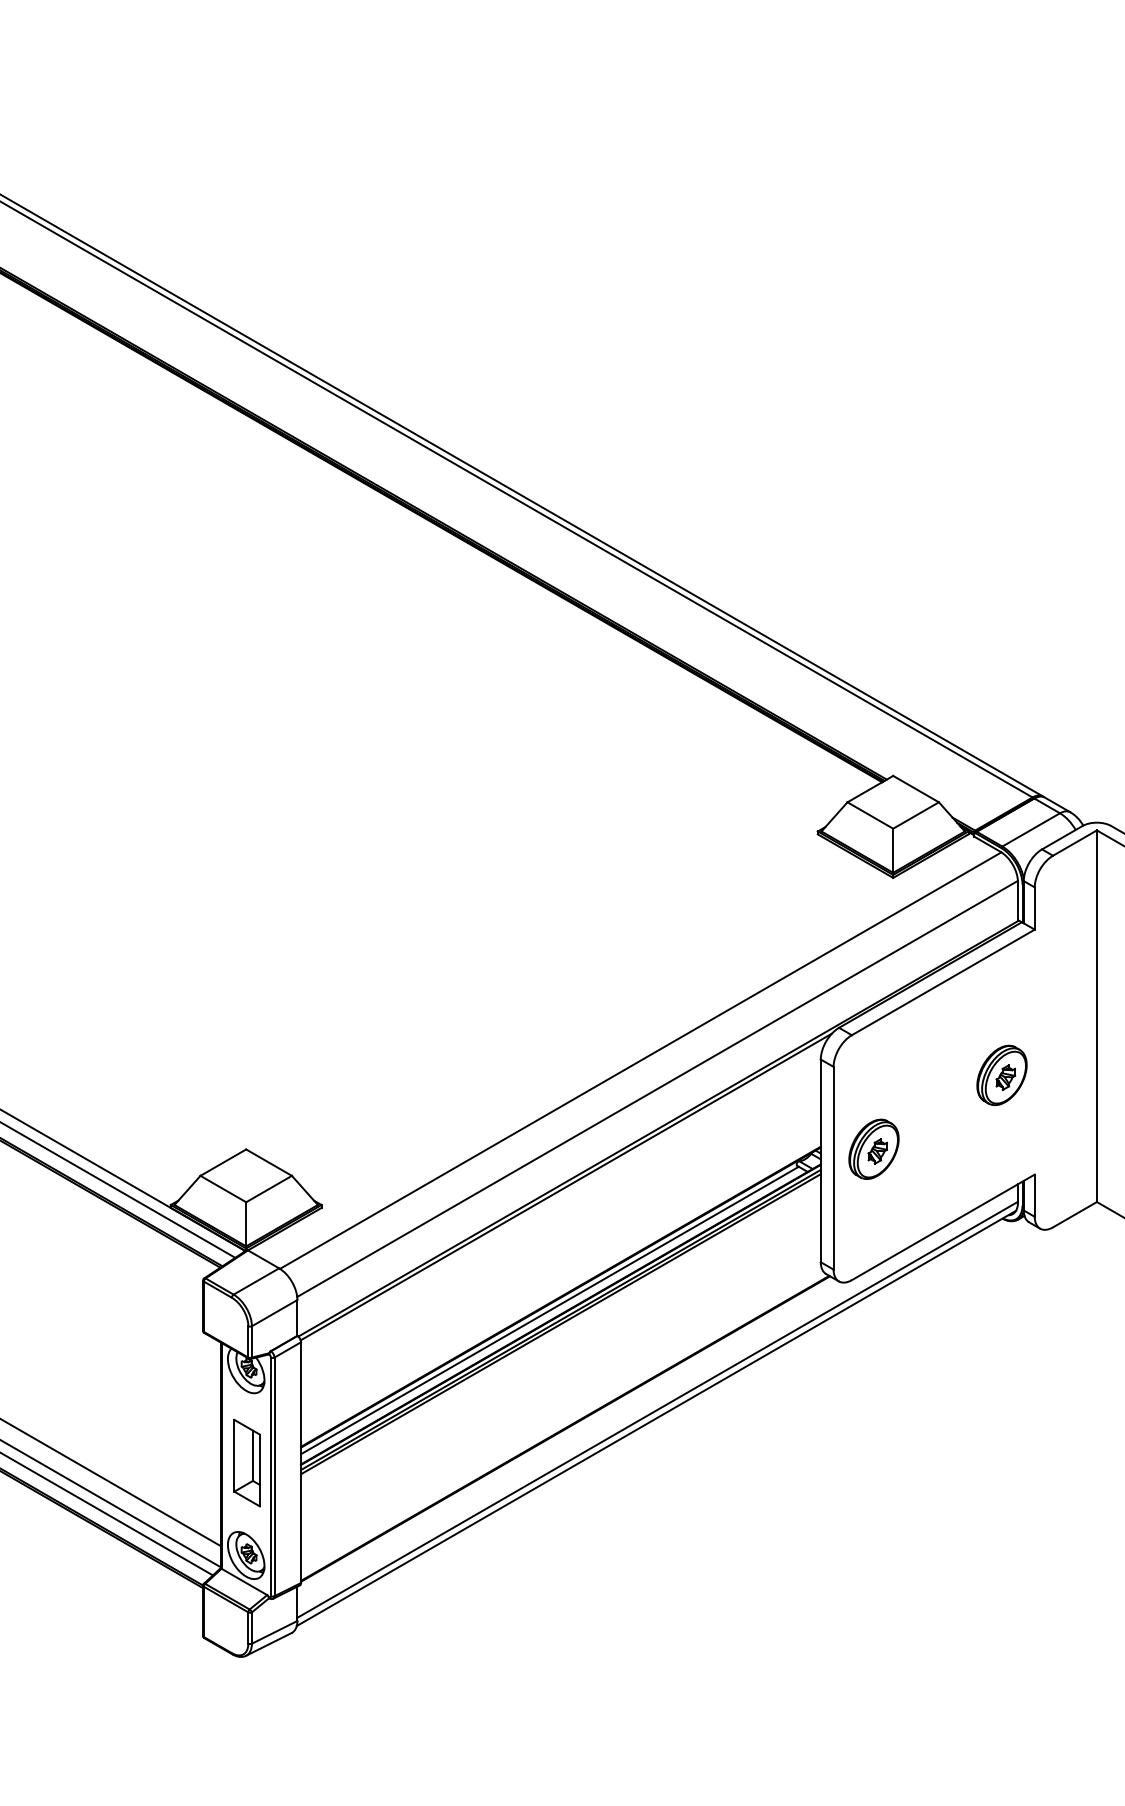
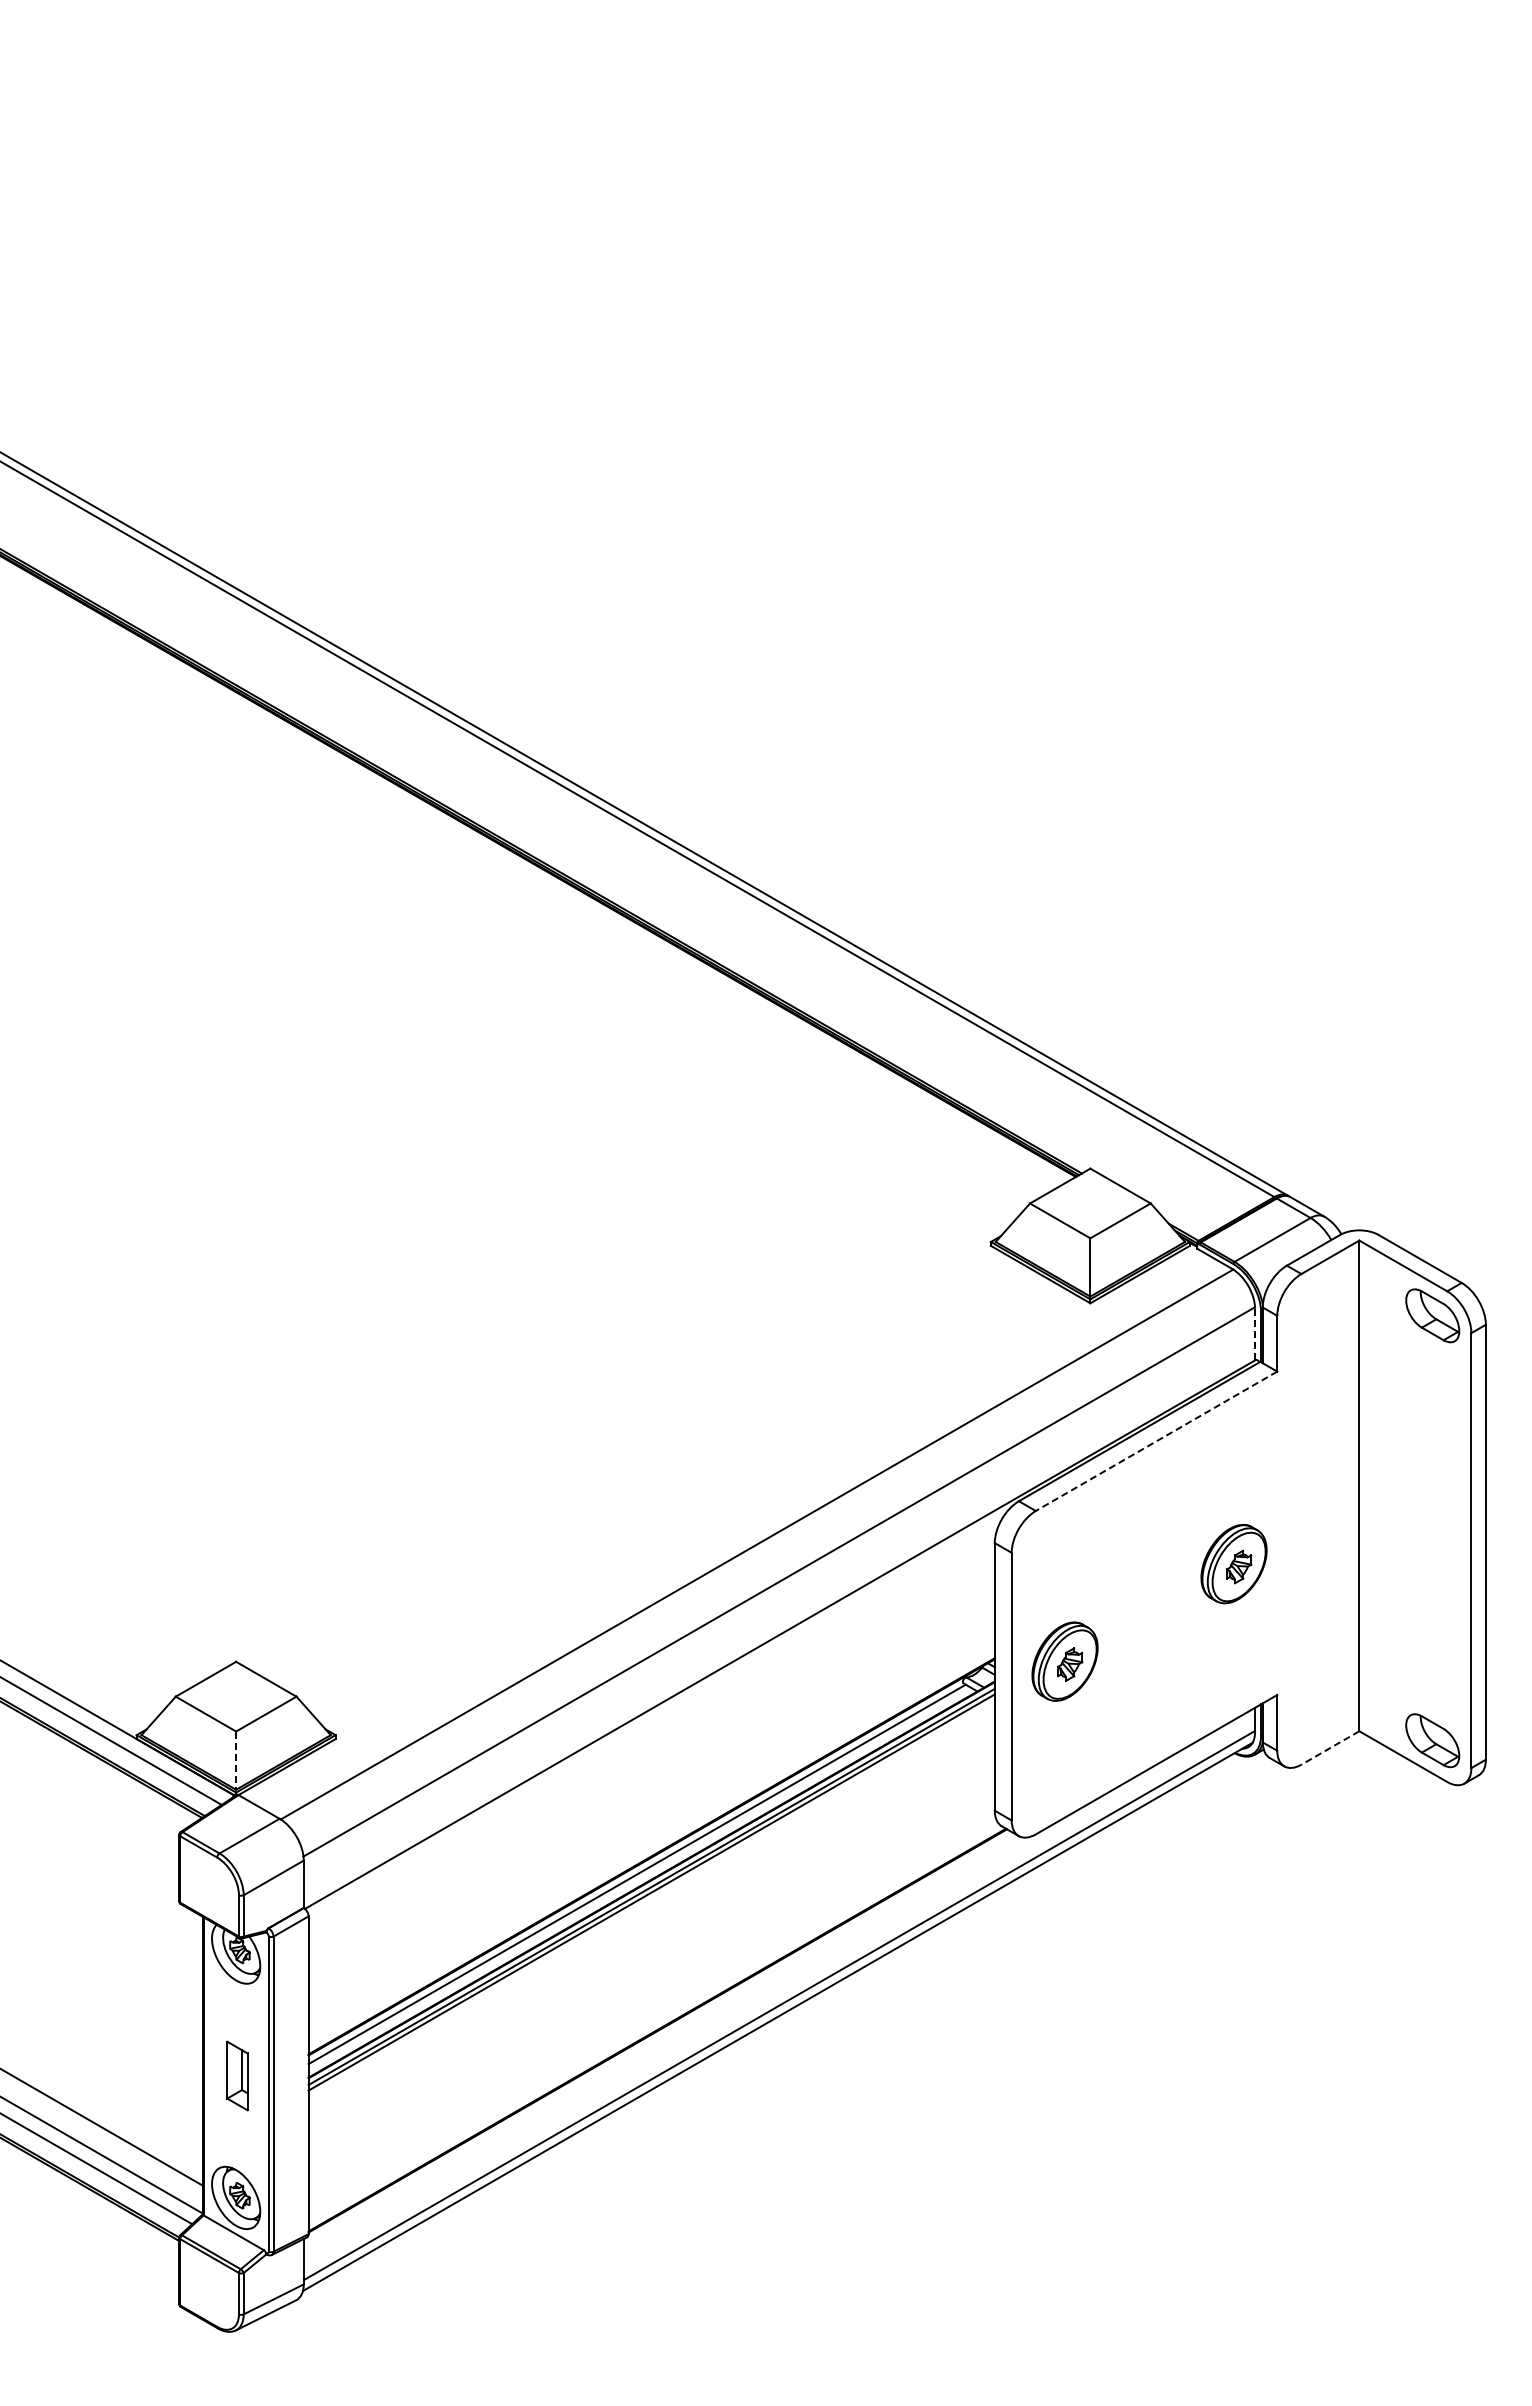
line: (1018, 901) -> (1255, 1334), solid -> dashed
line: (943, 982) -> (1156, 1441), solid -> dashed
line: (566, 1186) -> (658, 1710), removed
line: (1074, 1215) -> (1329, 1748), solid -> dashed
line: (246, 1224) -> (236, 1761), solid -> dashed
part: (247, 1462) -> (237, 2075), size x0.6

